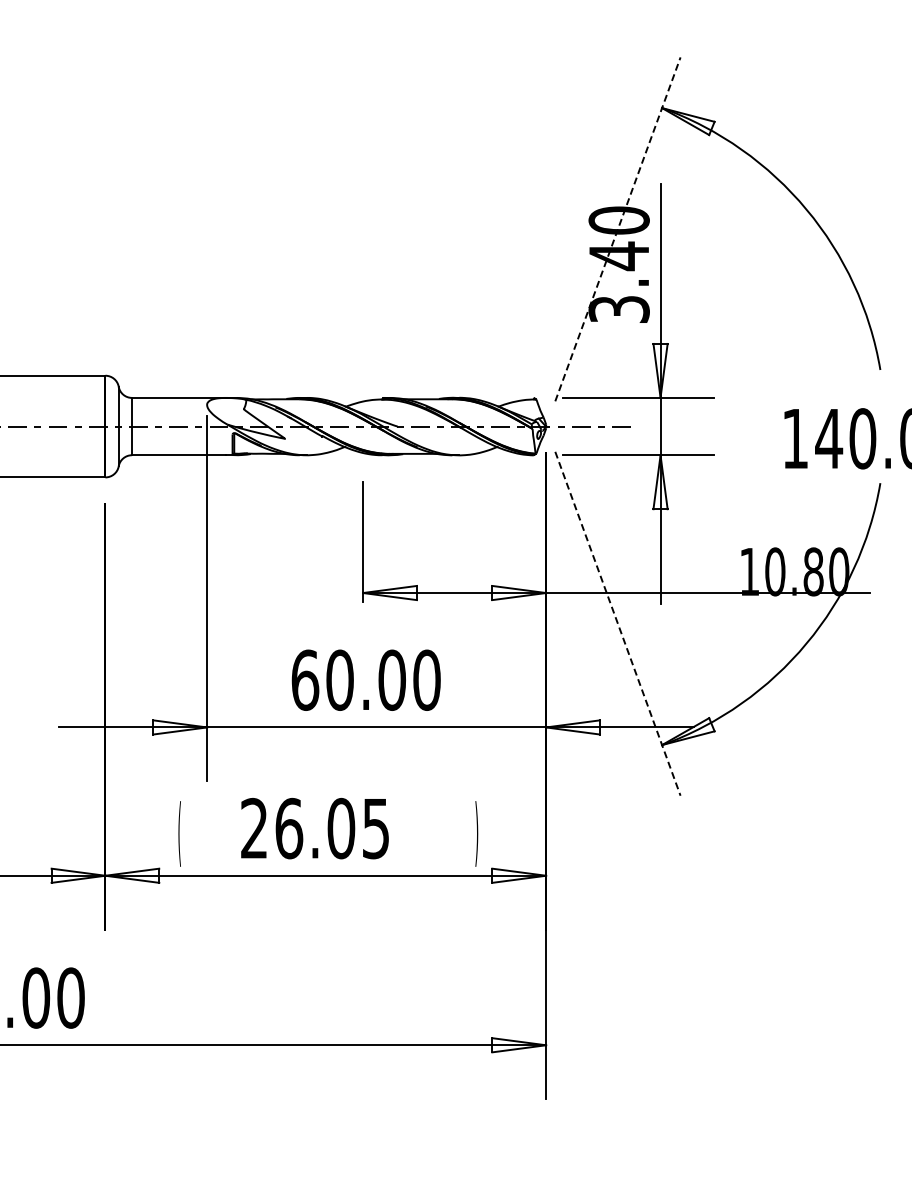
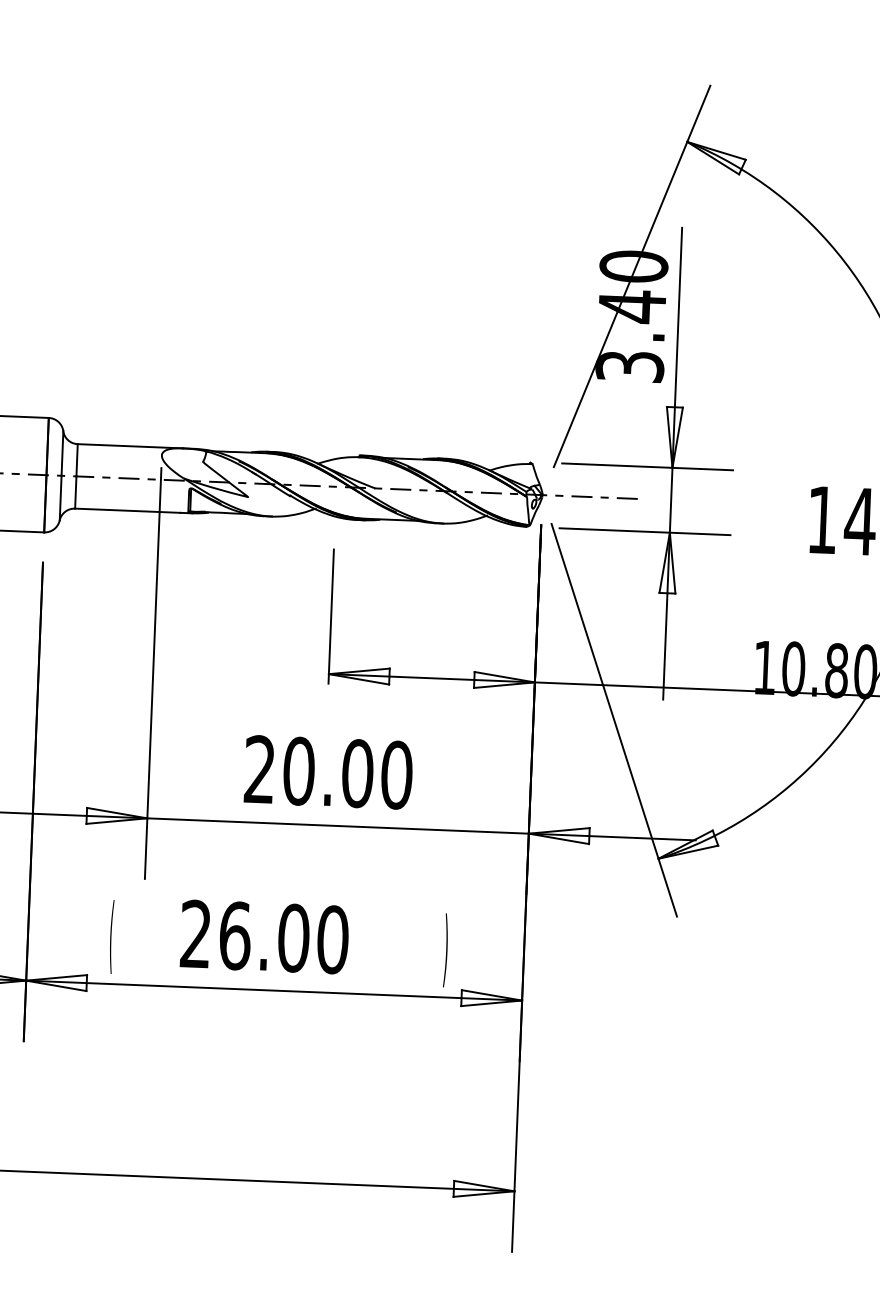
line: (618, 228) -> (632, 275), dashed -> solid
line: (618, 624) -> (614, 721), dashed -> solid
text: (305, 679) -> (260, 768), 60.00 -> 20.00
text: (375, 828) -> (332, 939), 26.05 -> 26.00

